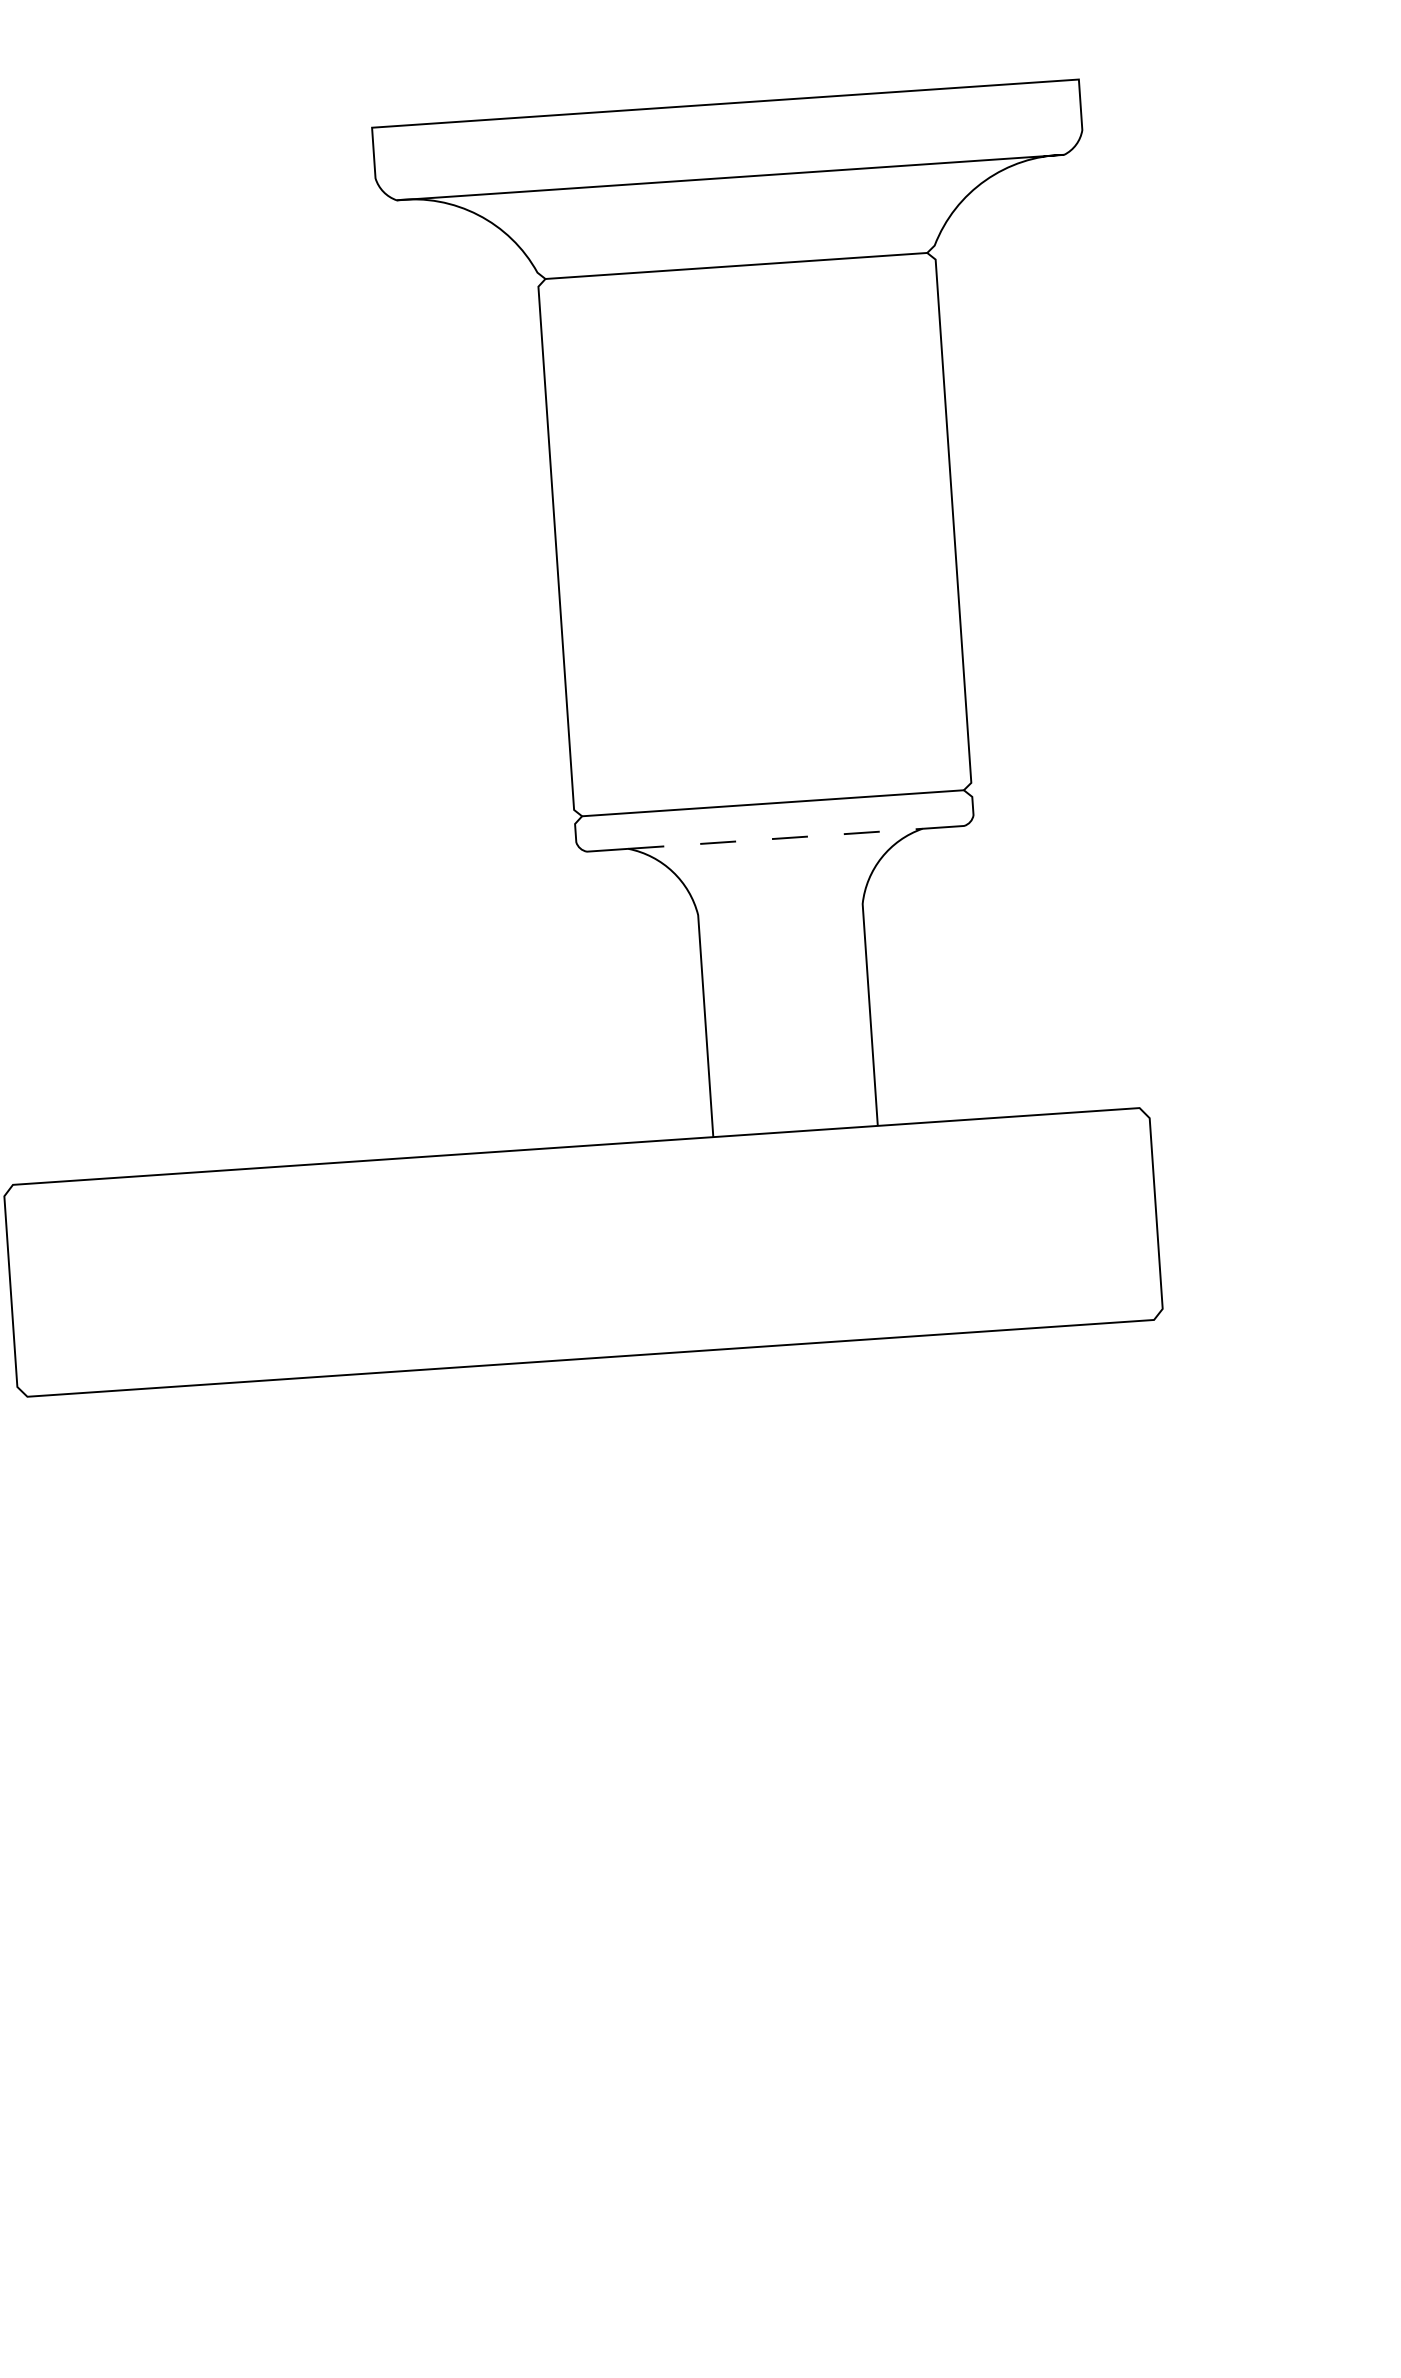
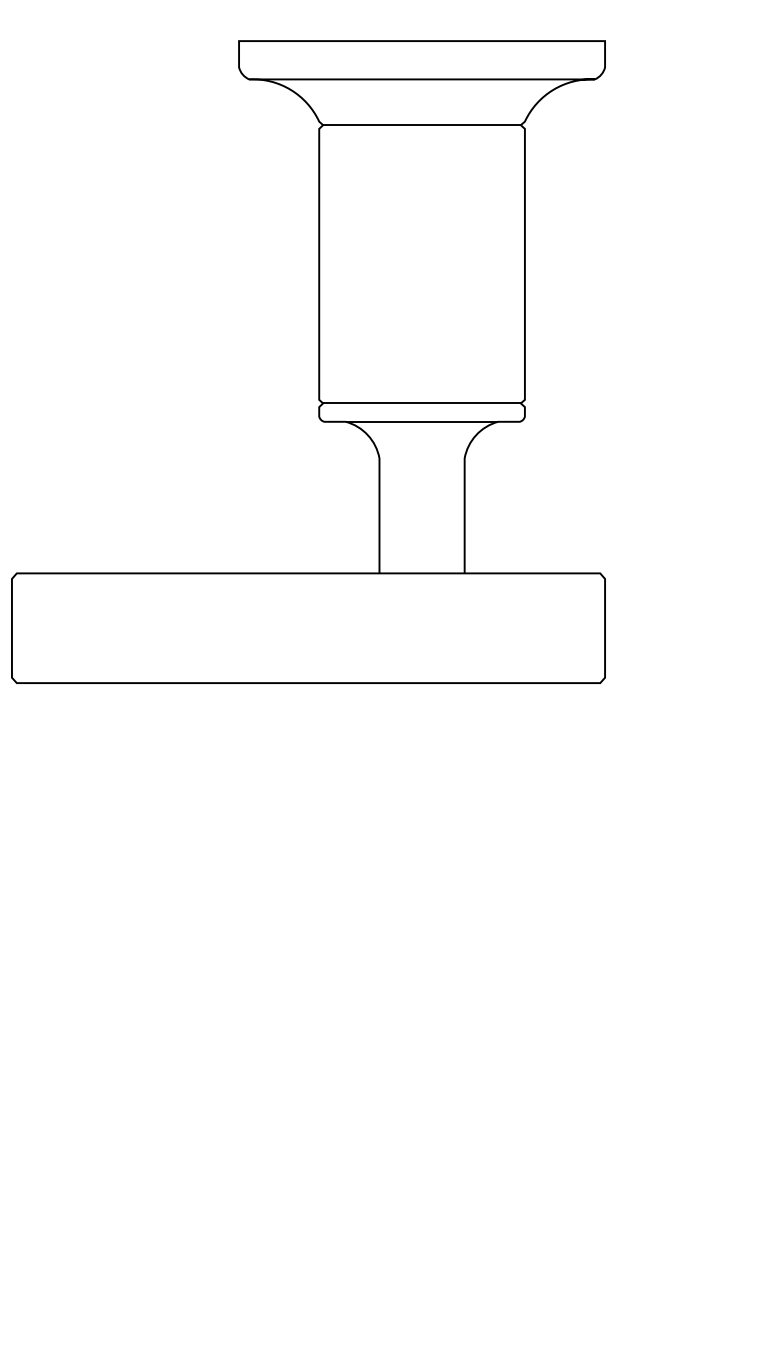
line: (776, 838) -> (422, 421), dashed -> solid

